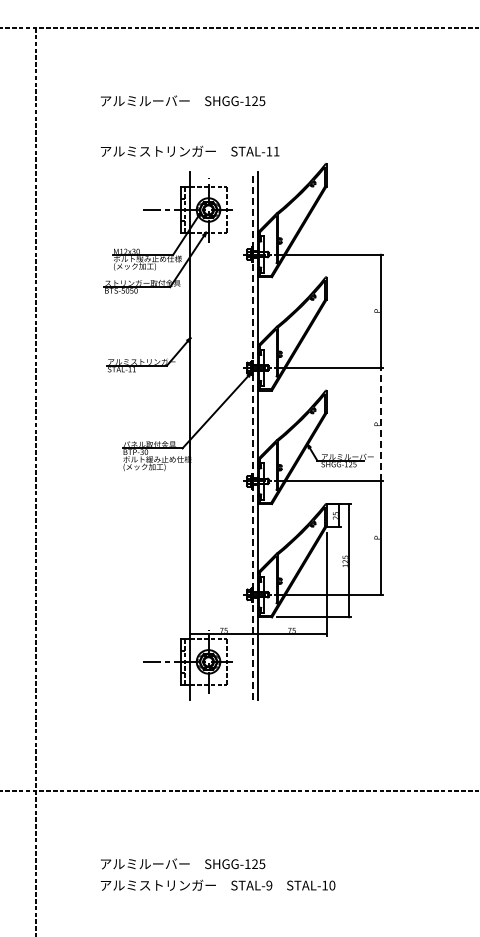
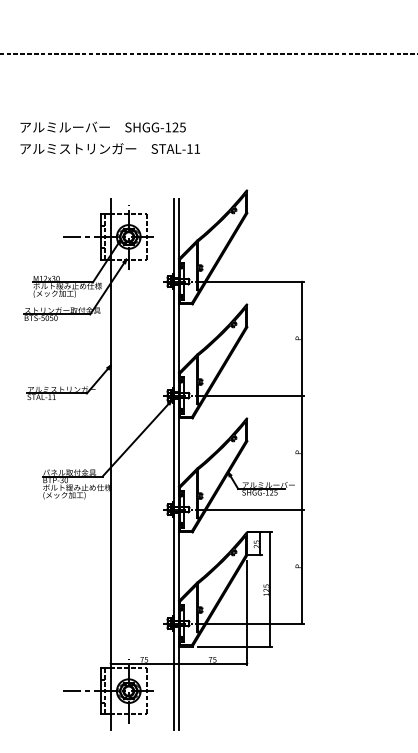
text: (189, 150) -> (109, 147), moved
line: (380, 424) -> (301, 452), dashed -> solid
line: (253, 436) -> (173, 464), dashed -> solid

